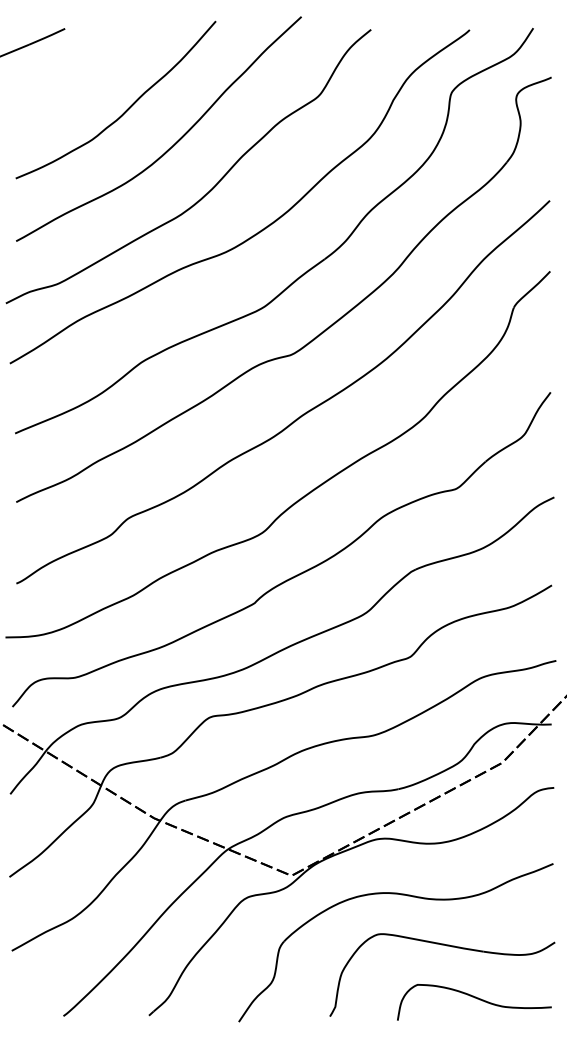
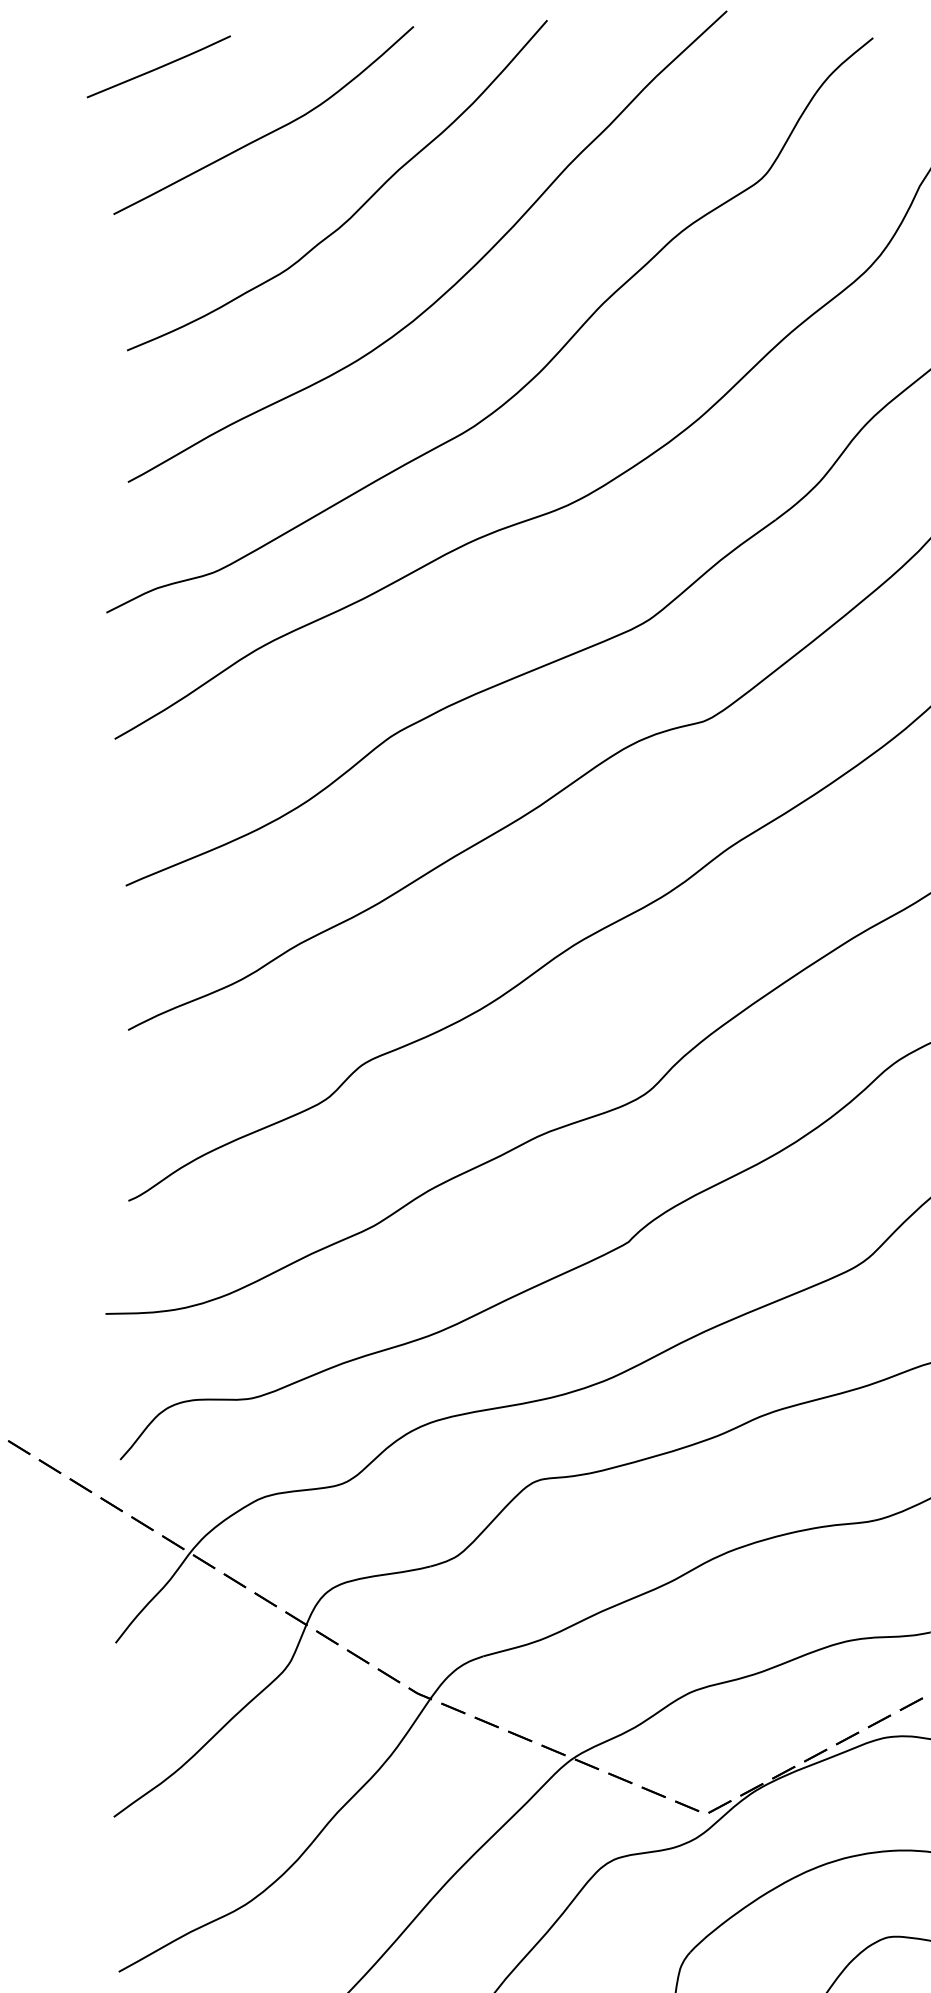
curve: (82, 74) -> (267, 132), added

